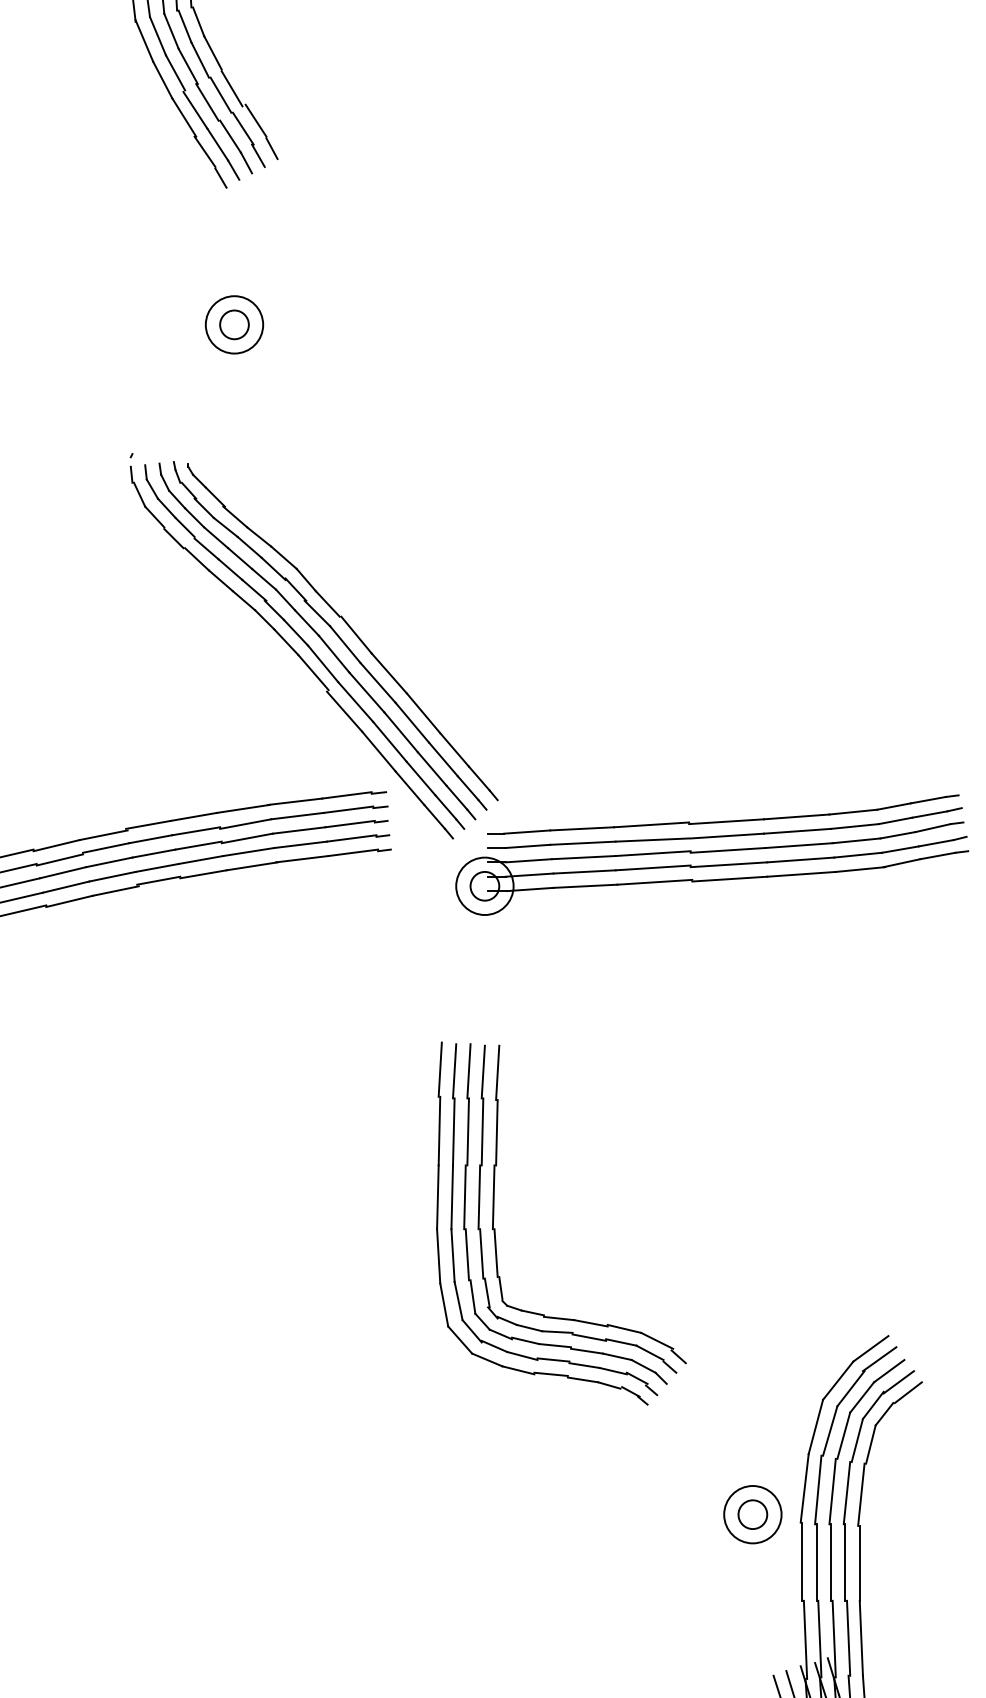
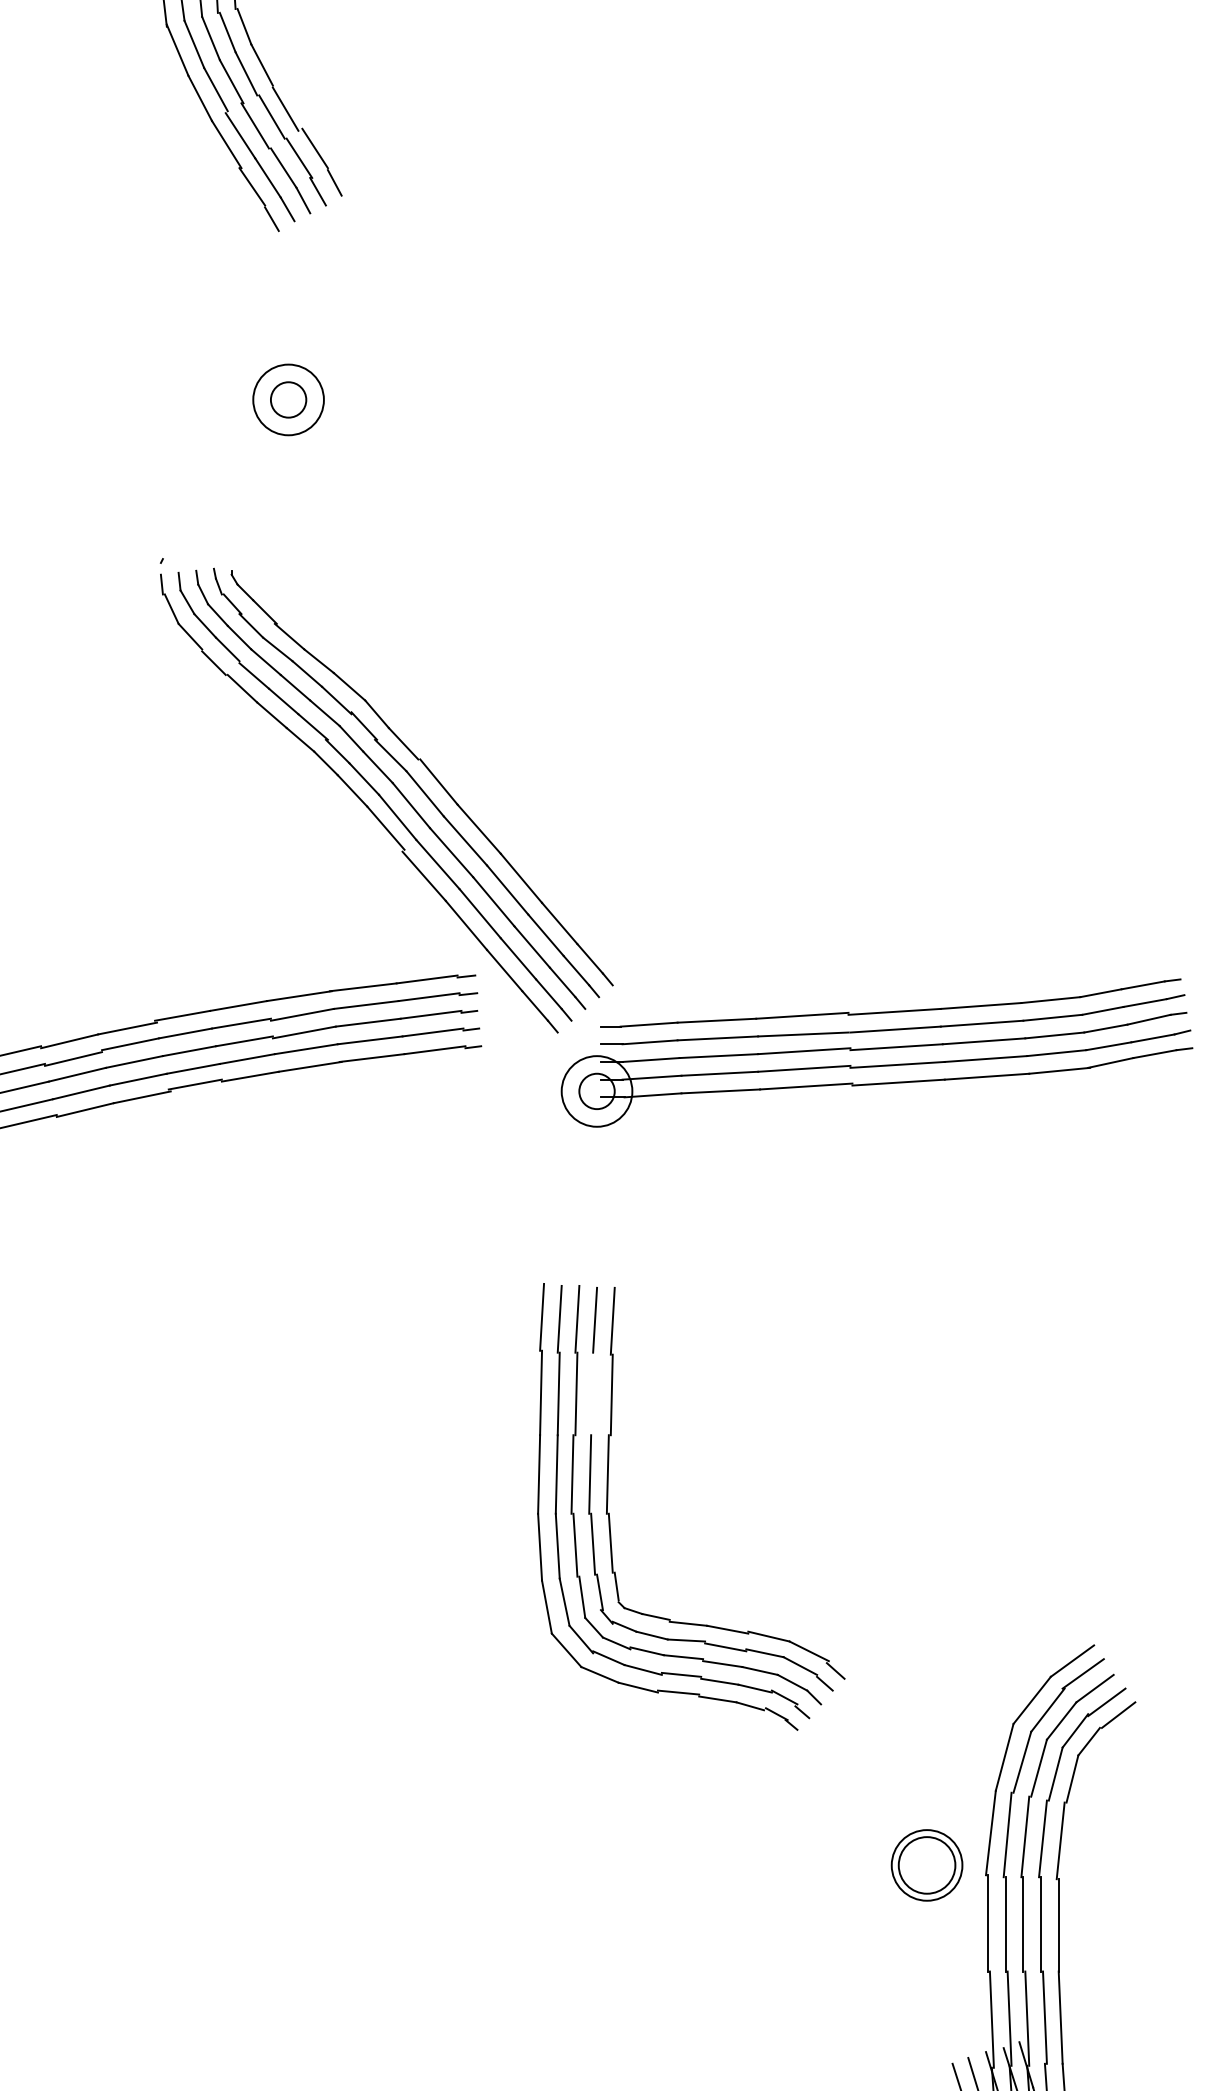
line: (482, 1131) -> (594, 1393), removed
circle: (752, 1514) -> (926, 1865), size x1.6

